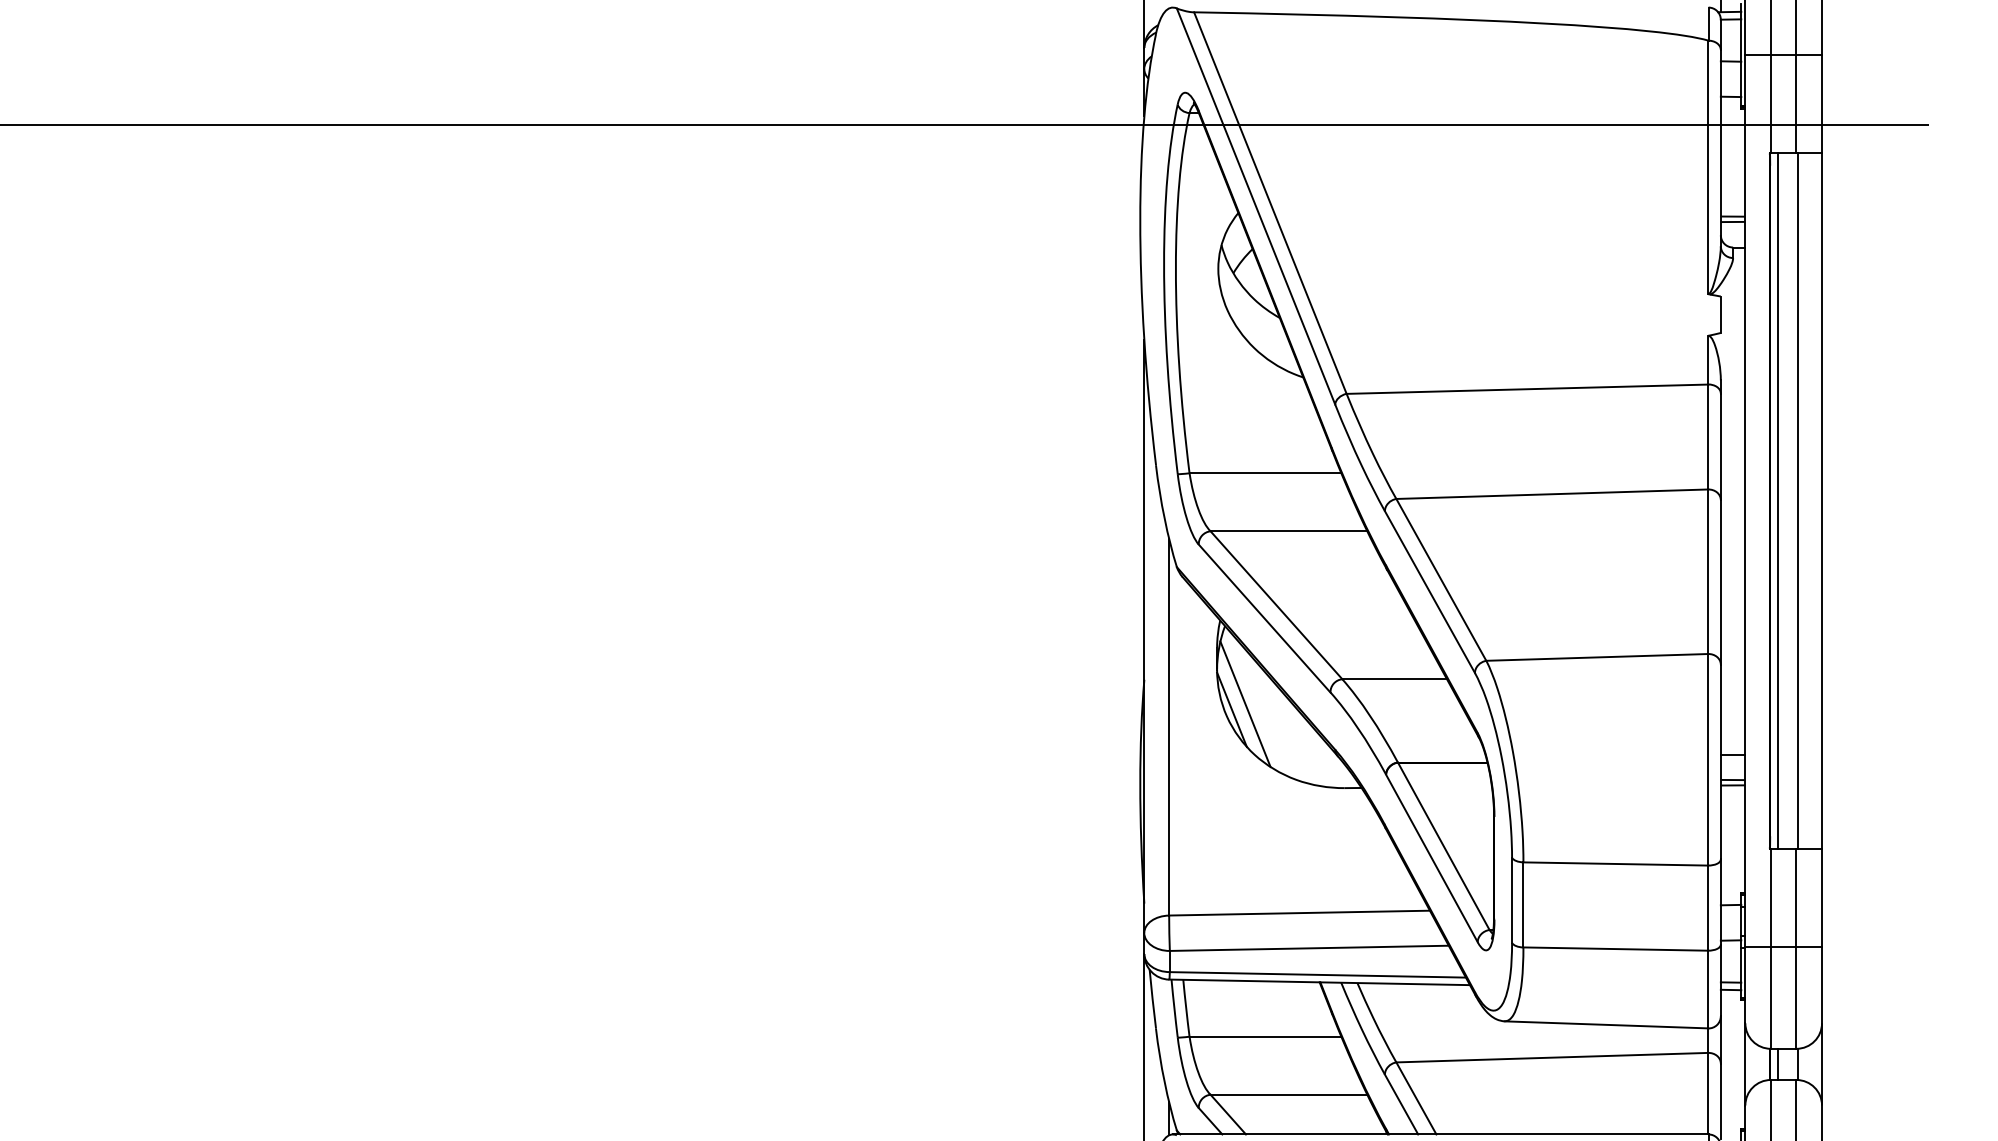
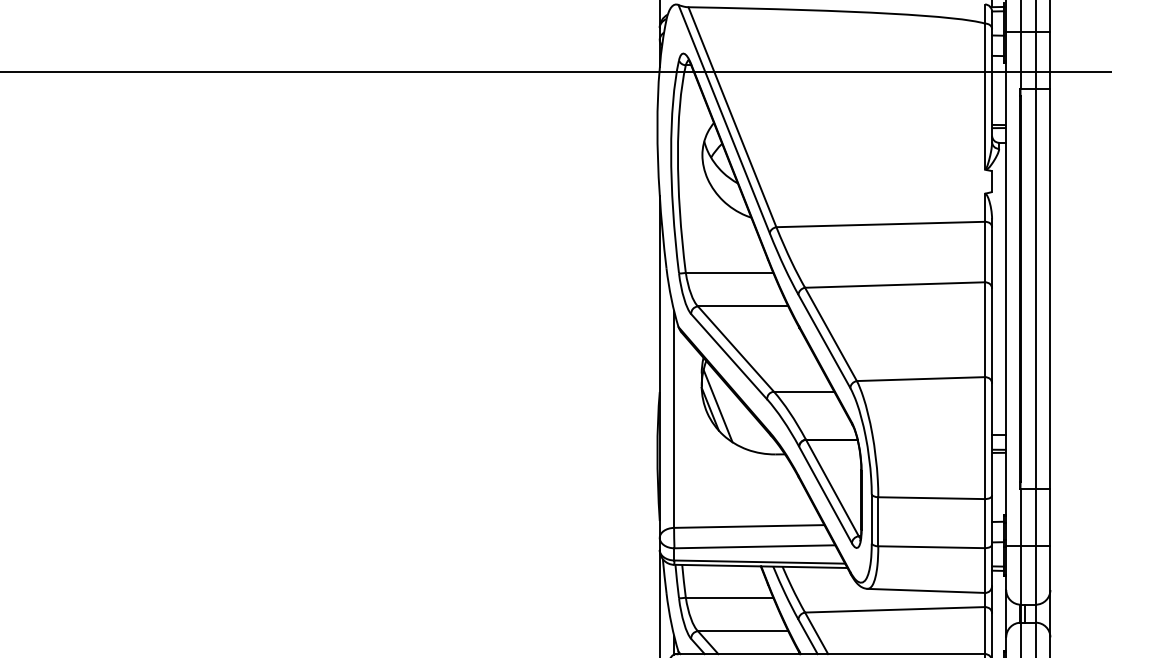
line: (1777, 500) -> (1024, 288), removed

